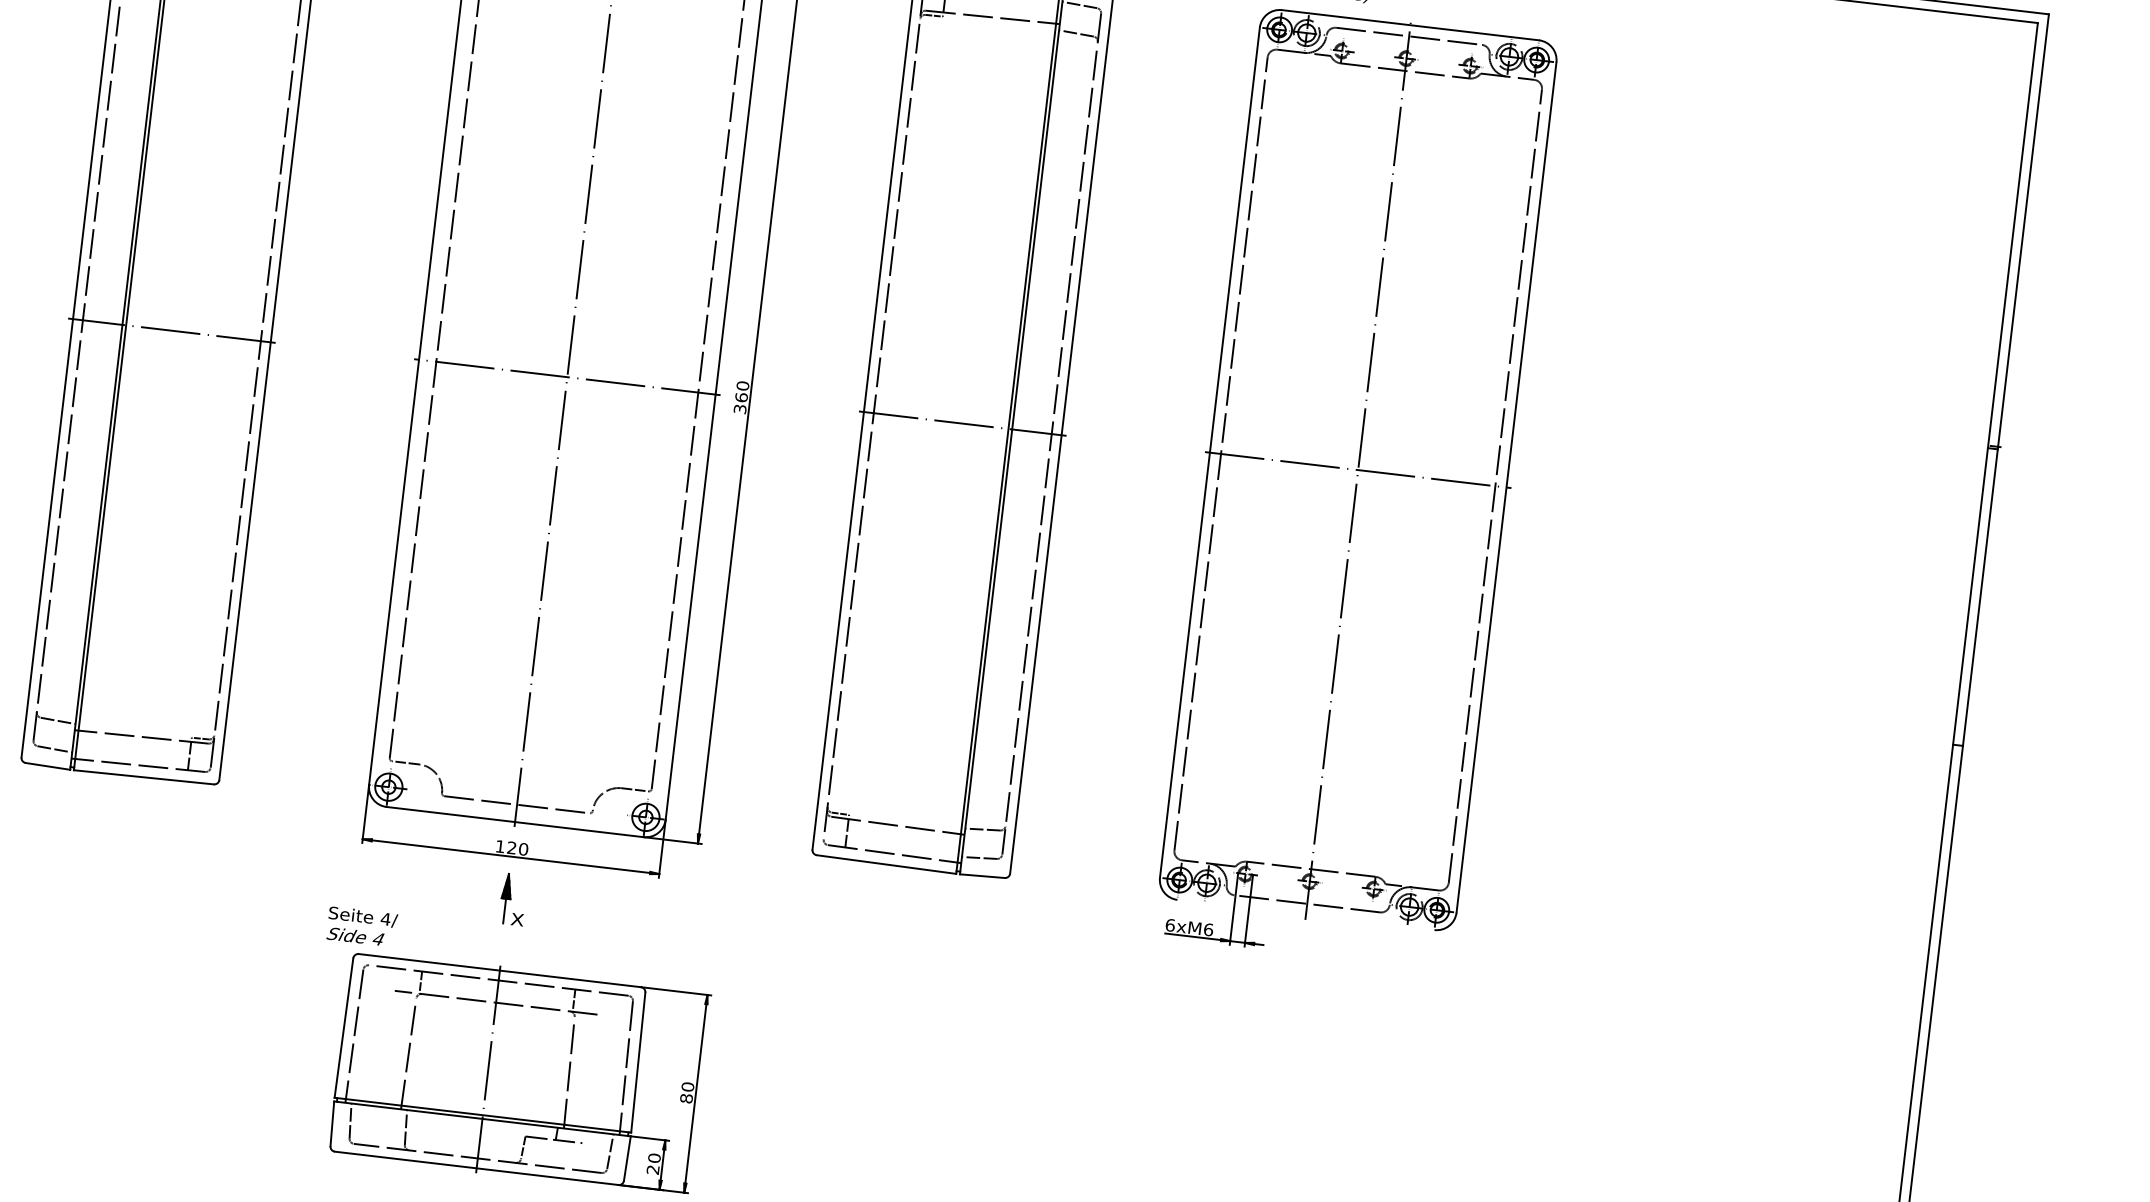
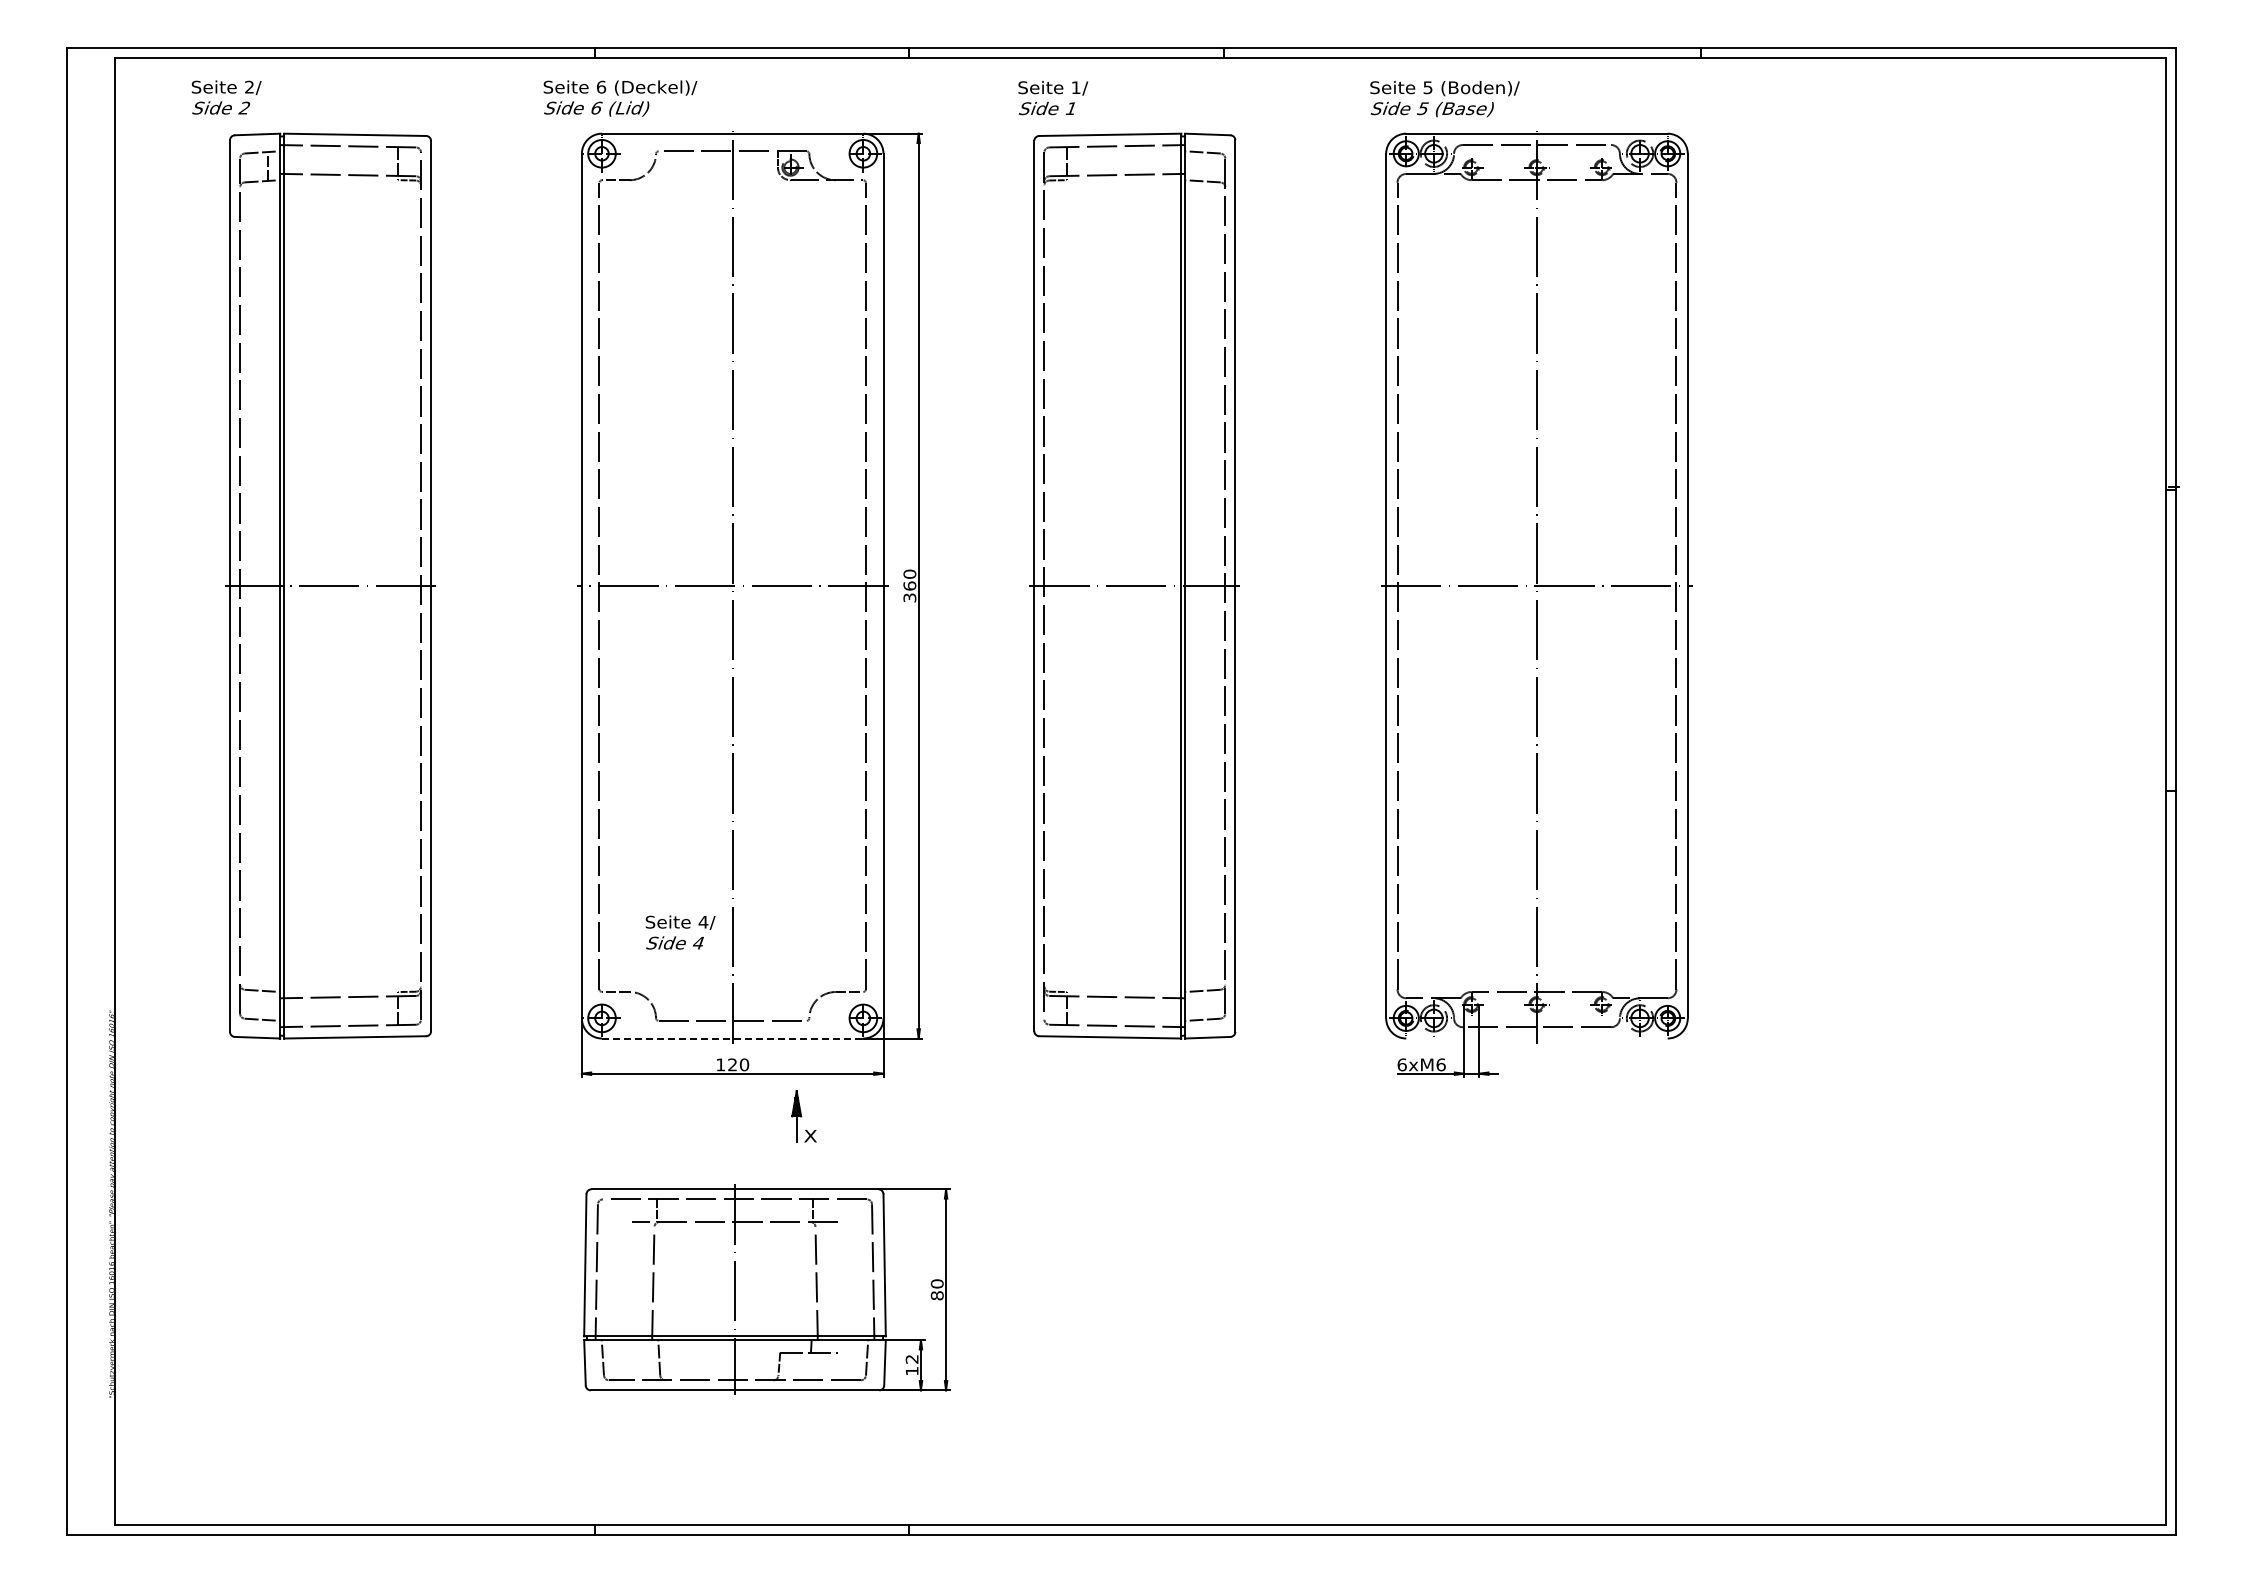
line: (514, 822) -> (732, 1038), solid -> dashed
part: (512, 899) -> (803, 1116), moved
text: (362, 926) -> (680, 932), moved
text: (653, 1163) -> (911, 1364), 20 -> 12

